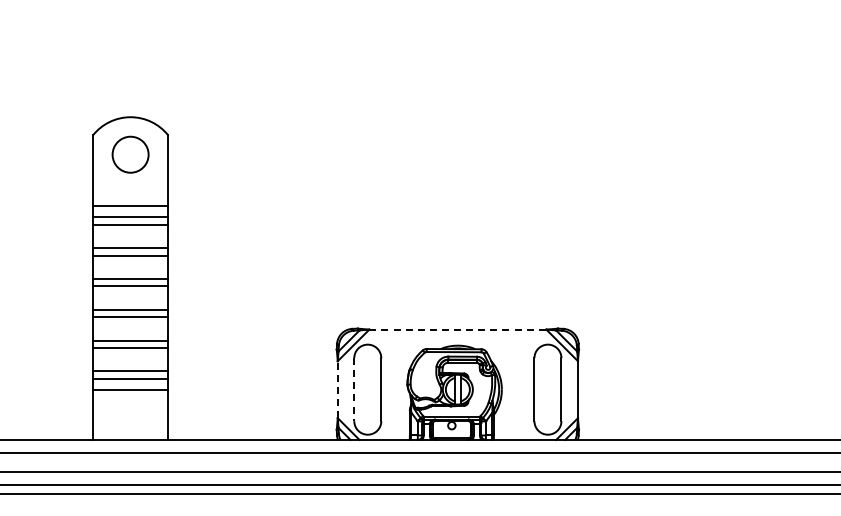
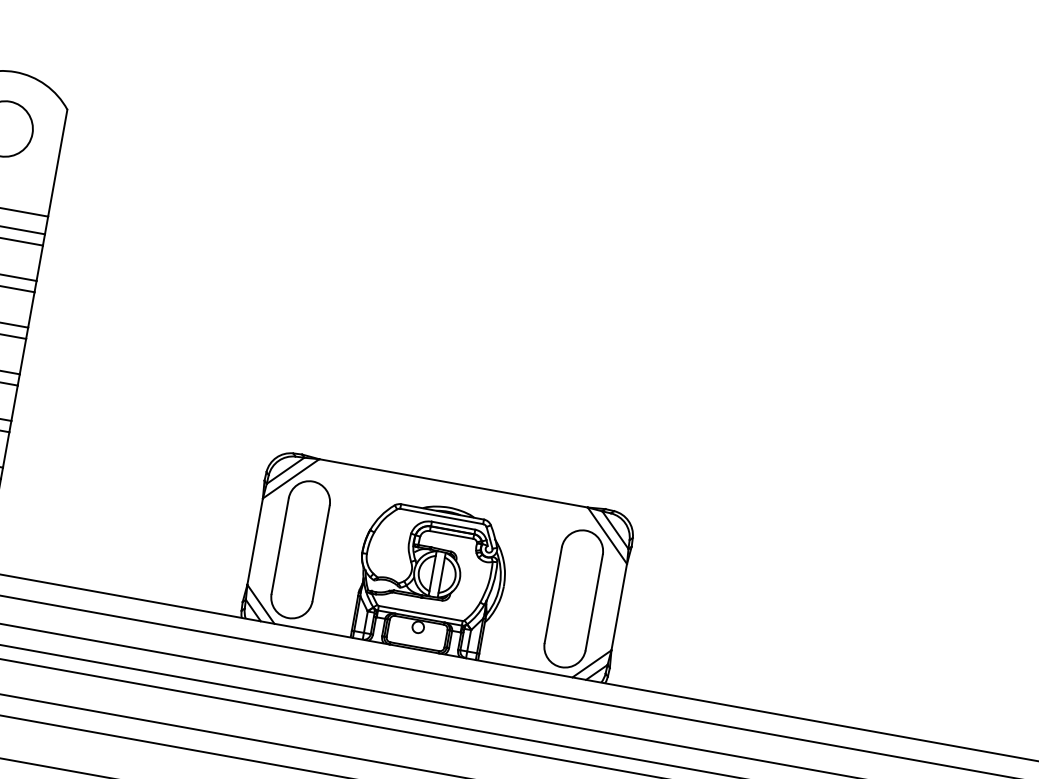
line: (457, 329) -> (453, 483), dashed -> solid
line: (337, 389) -> (254, 541), dashed -> solid
line: (354, 389) -> (280, 545), dashed -> solid

